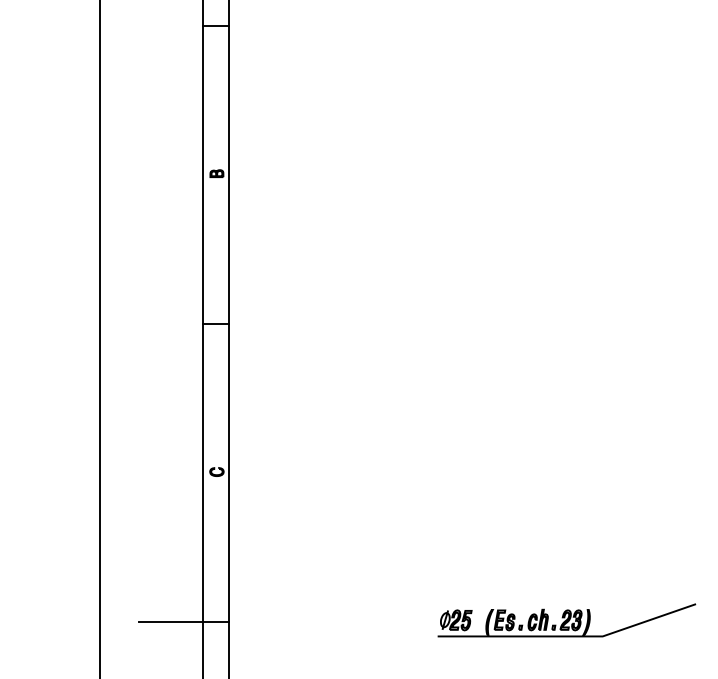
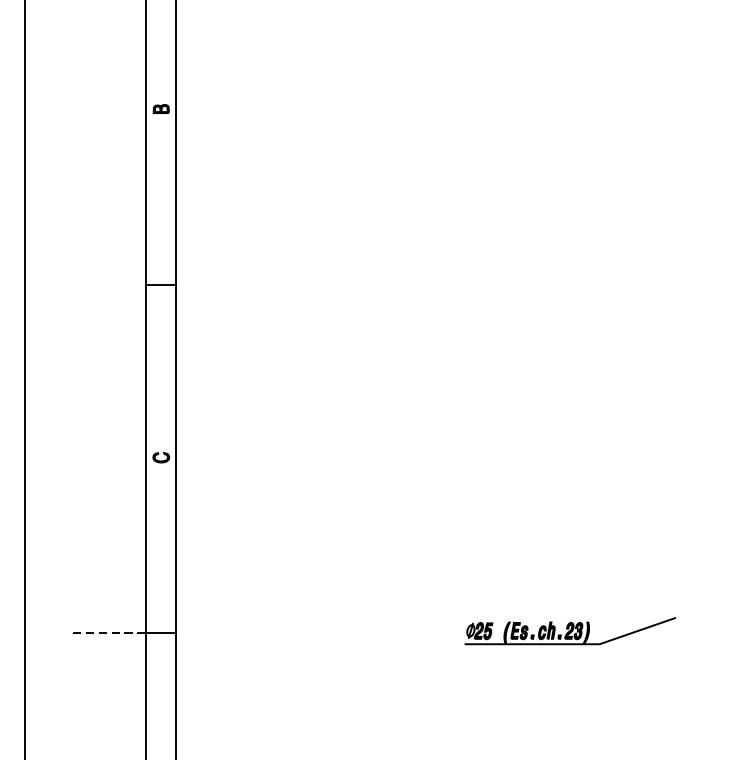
part: (566, 620) -> (569, 631), size x0.7
line: (170, 622) -> (107, 633), solid -> dashed

